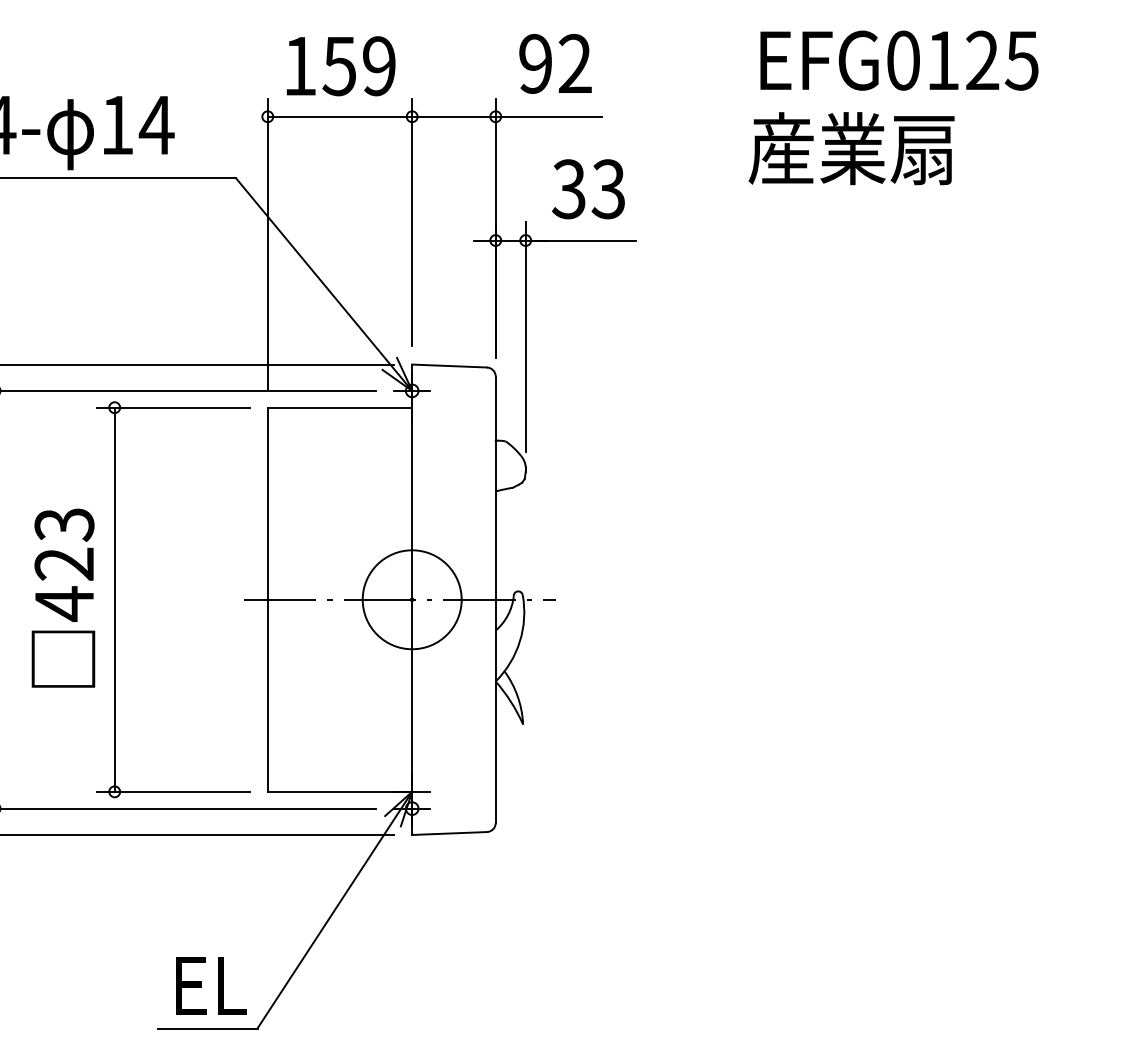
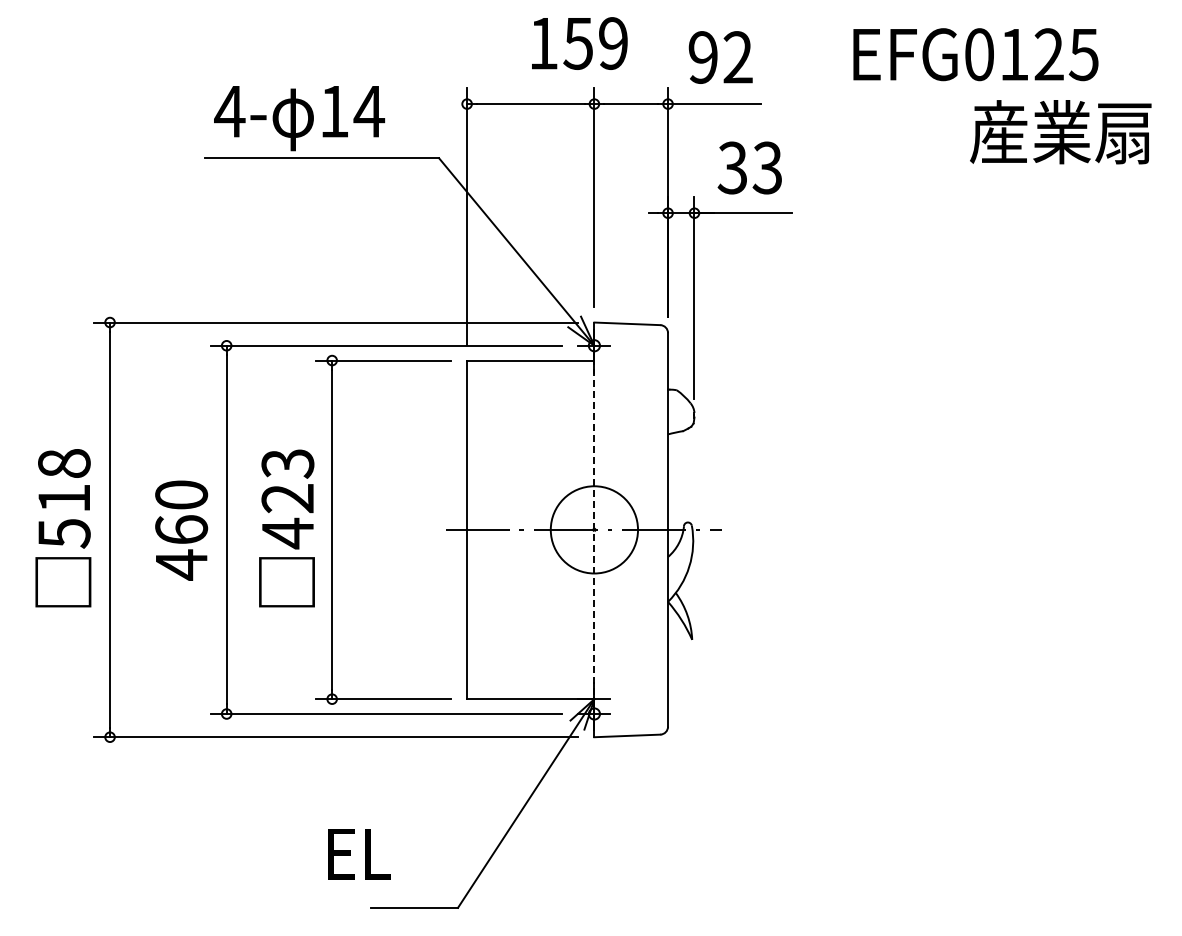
text: (898, 60) -> (975, 54), moved
text: (340, 66) -> (579, 43), moved
text: (851, 148) -> (1060, 132), moved
line: (412, 599) -> (594, 529), solid -> dashed
text: (211, 986) -> (359, 854), moved

